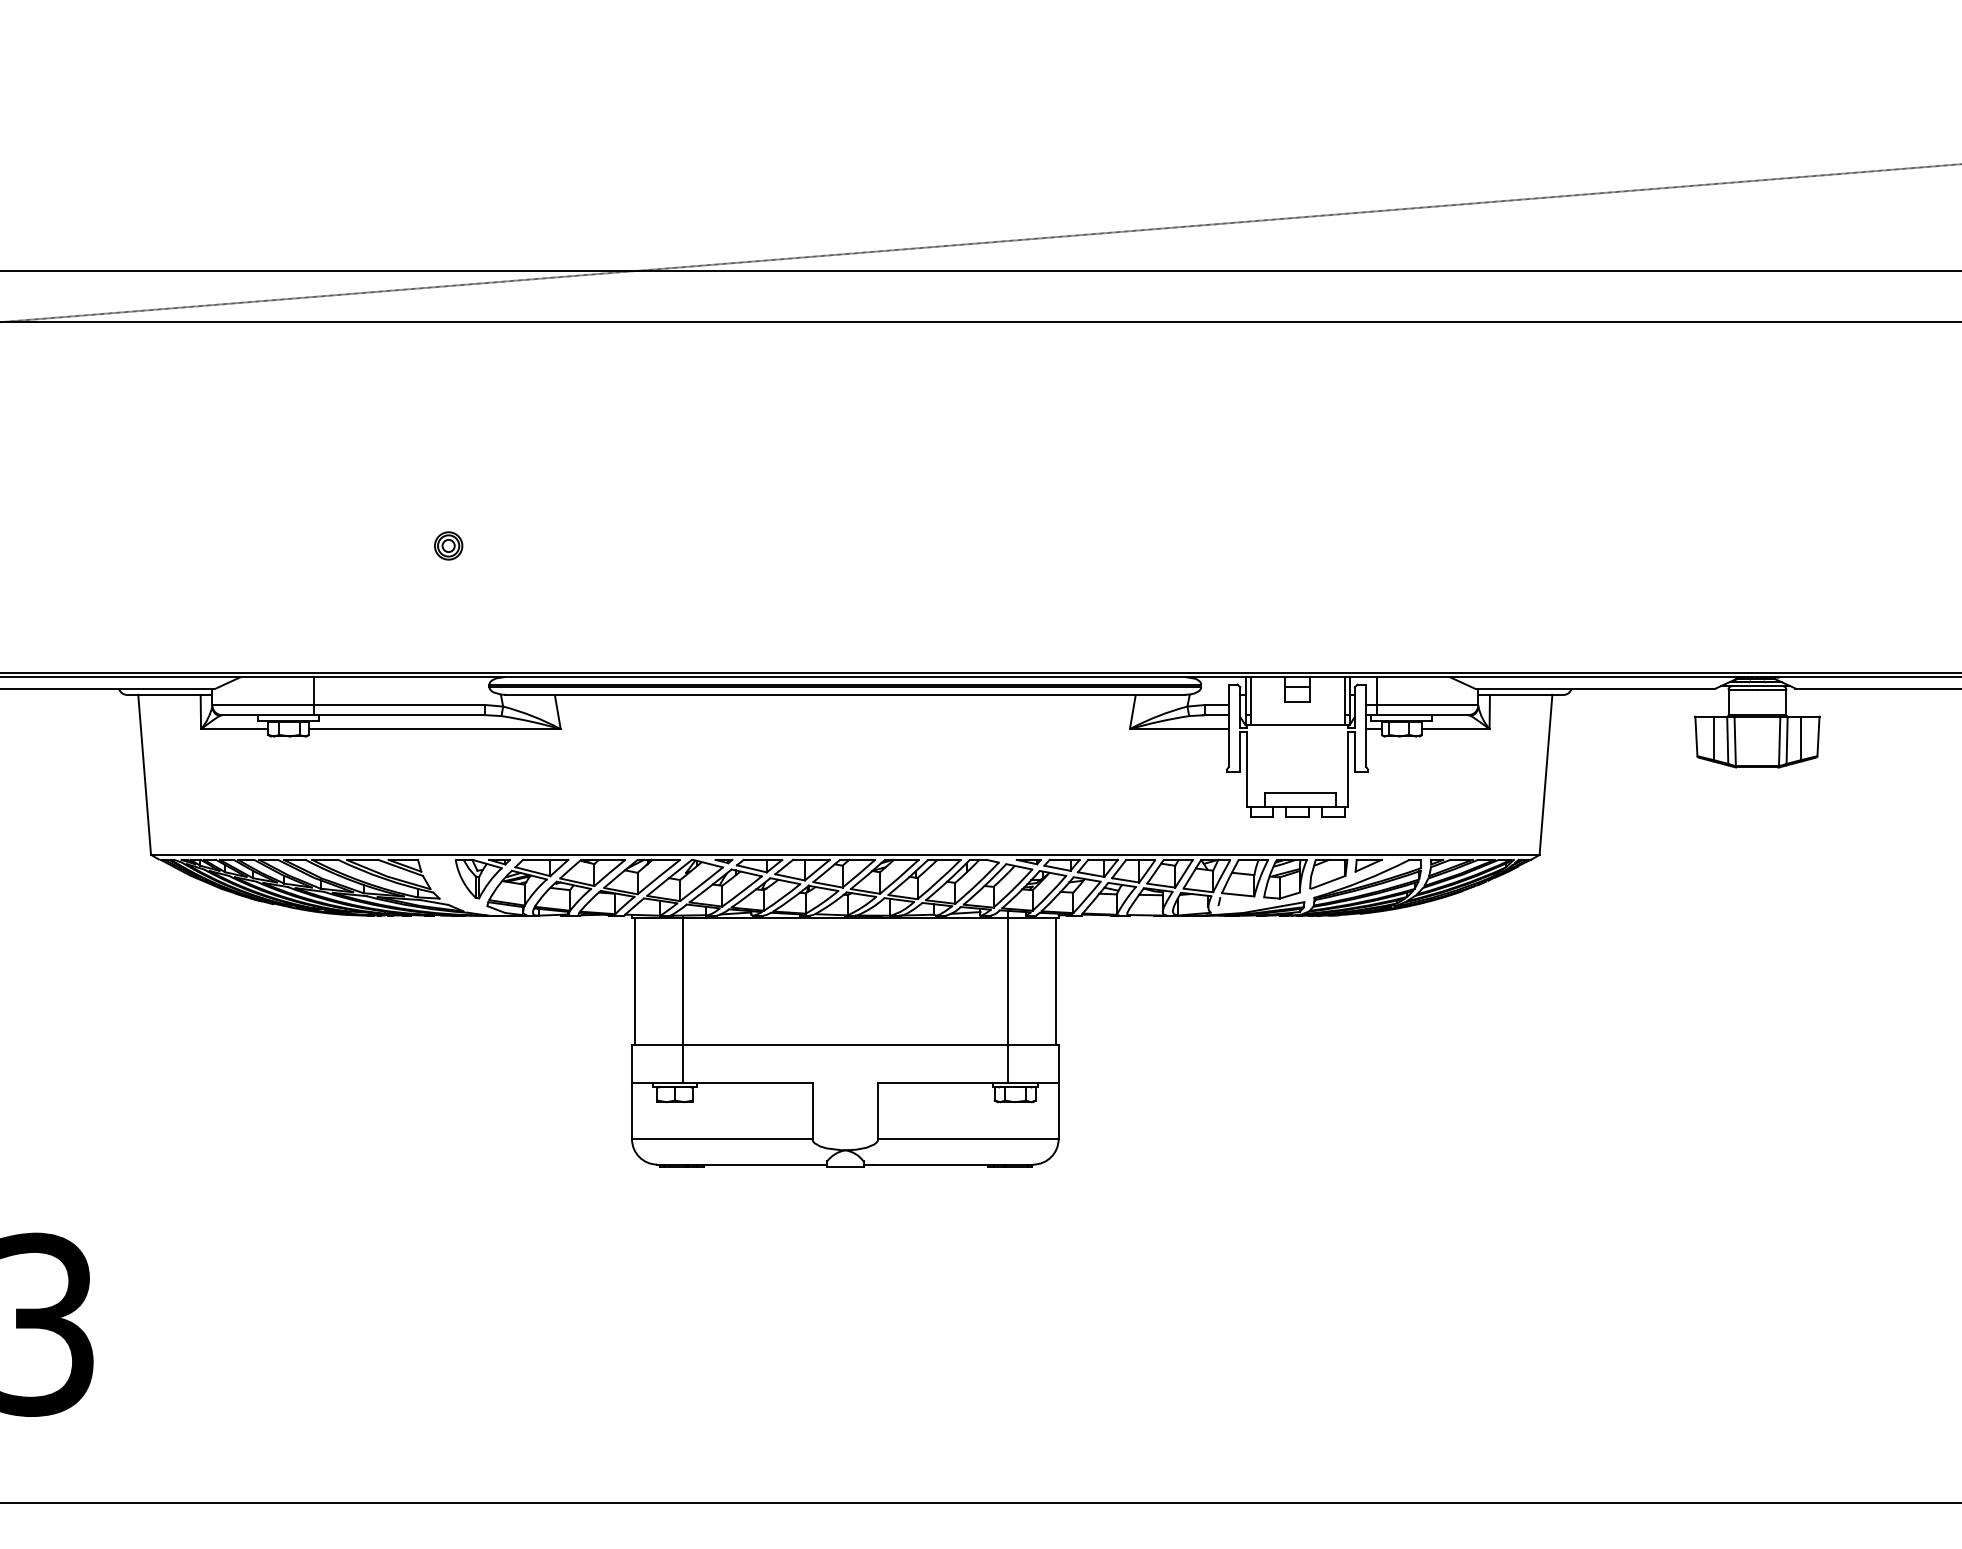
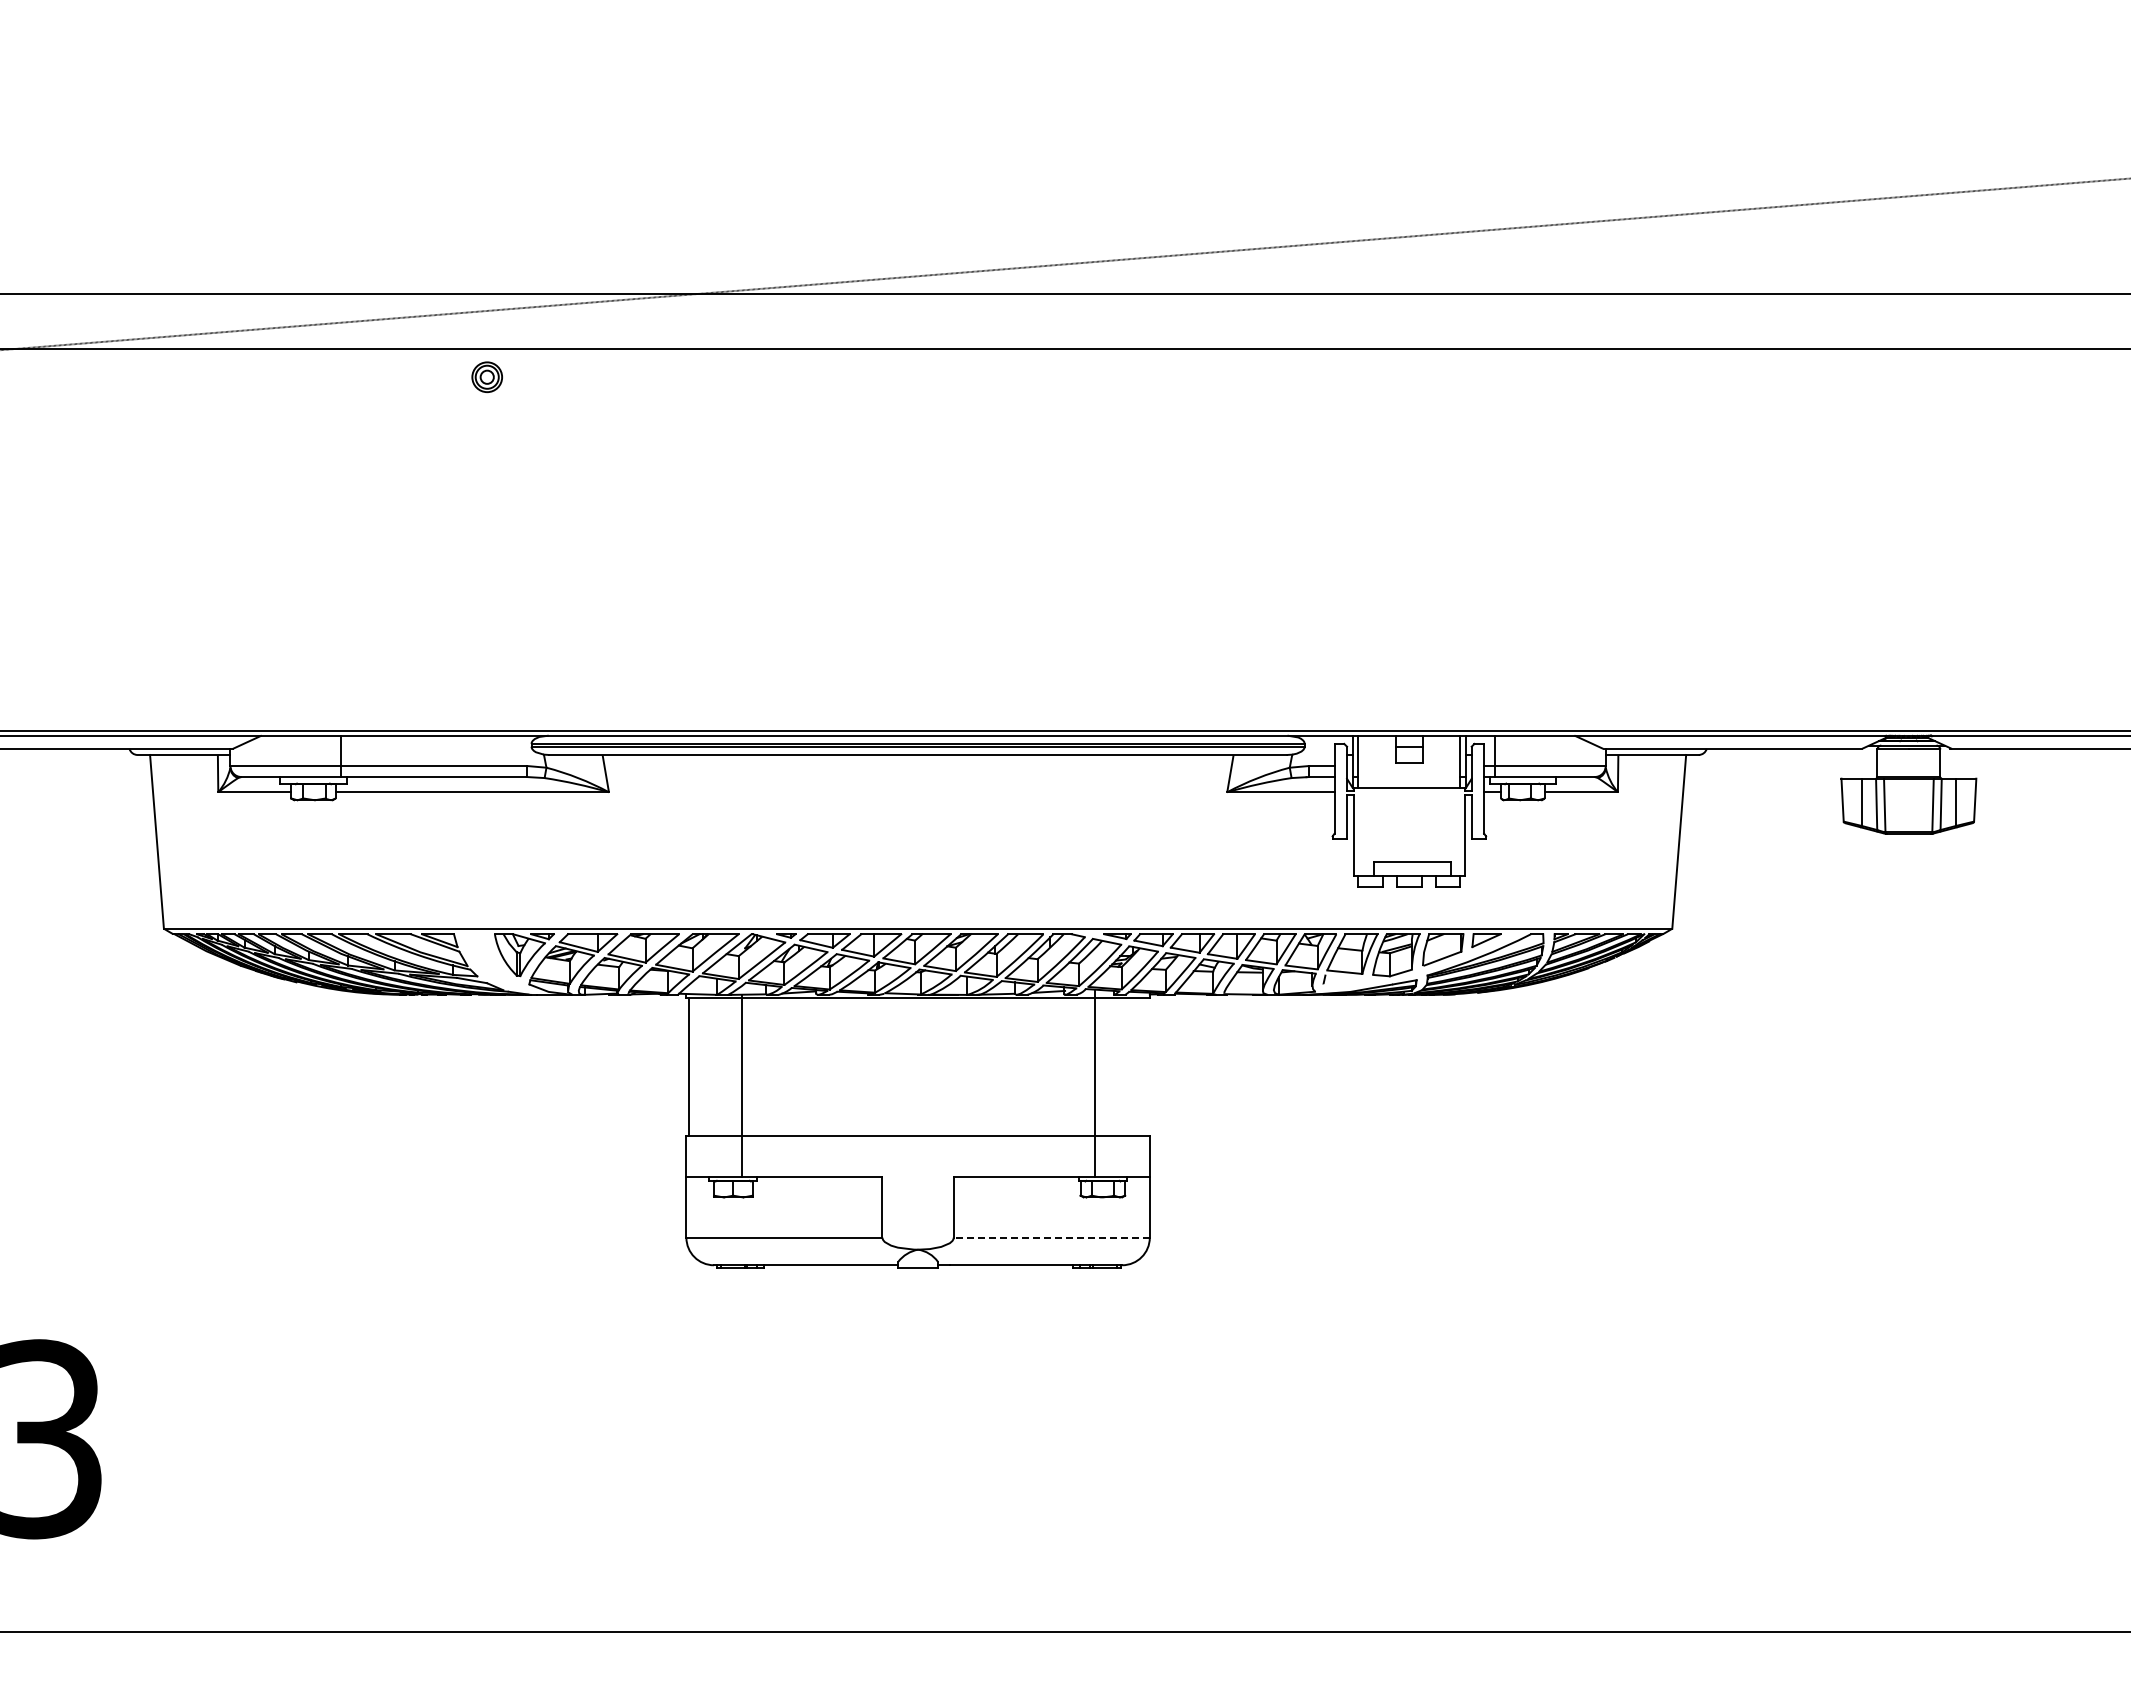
part: (447, 546) -> (486, 377), moved
line: (1056, 981) -> (1147, 1066), removed
line: (968, 1139) -> (1051, 1237), solid -> dashed

